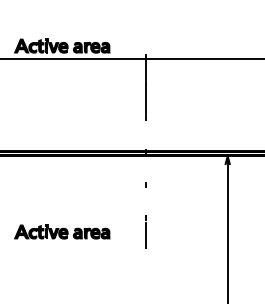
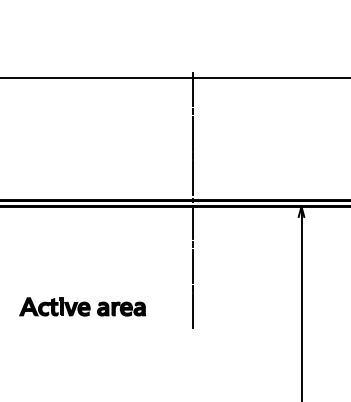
part: (62, 45) -> (82, 60), removed
line: (145, 134) -> (192, 177), added
line: (145, 168) -> (192, 222), added
line: (145, 201) -> (192, 266), added

